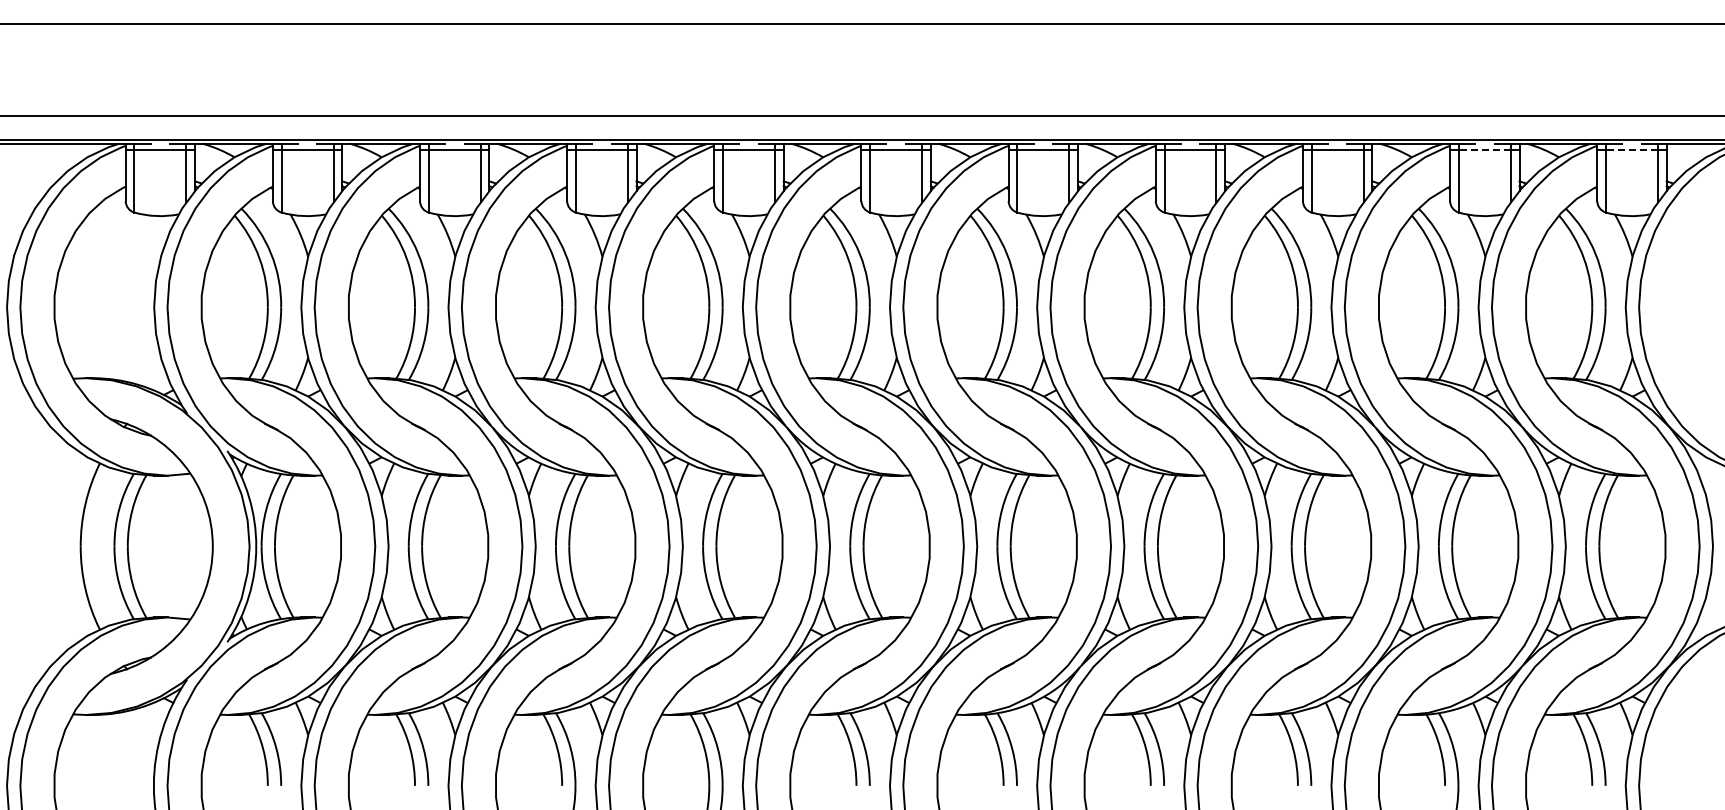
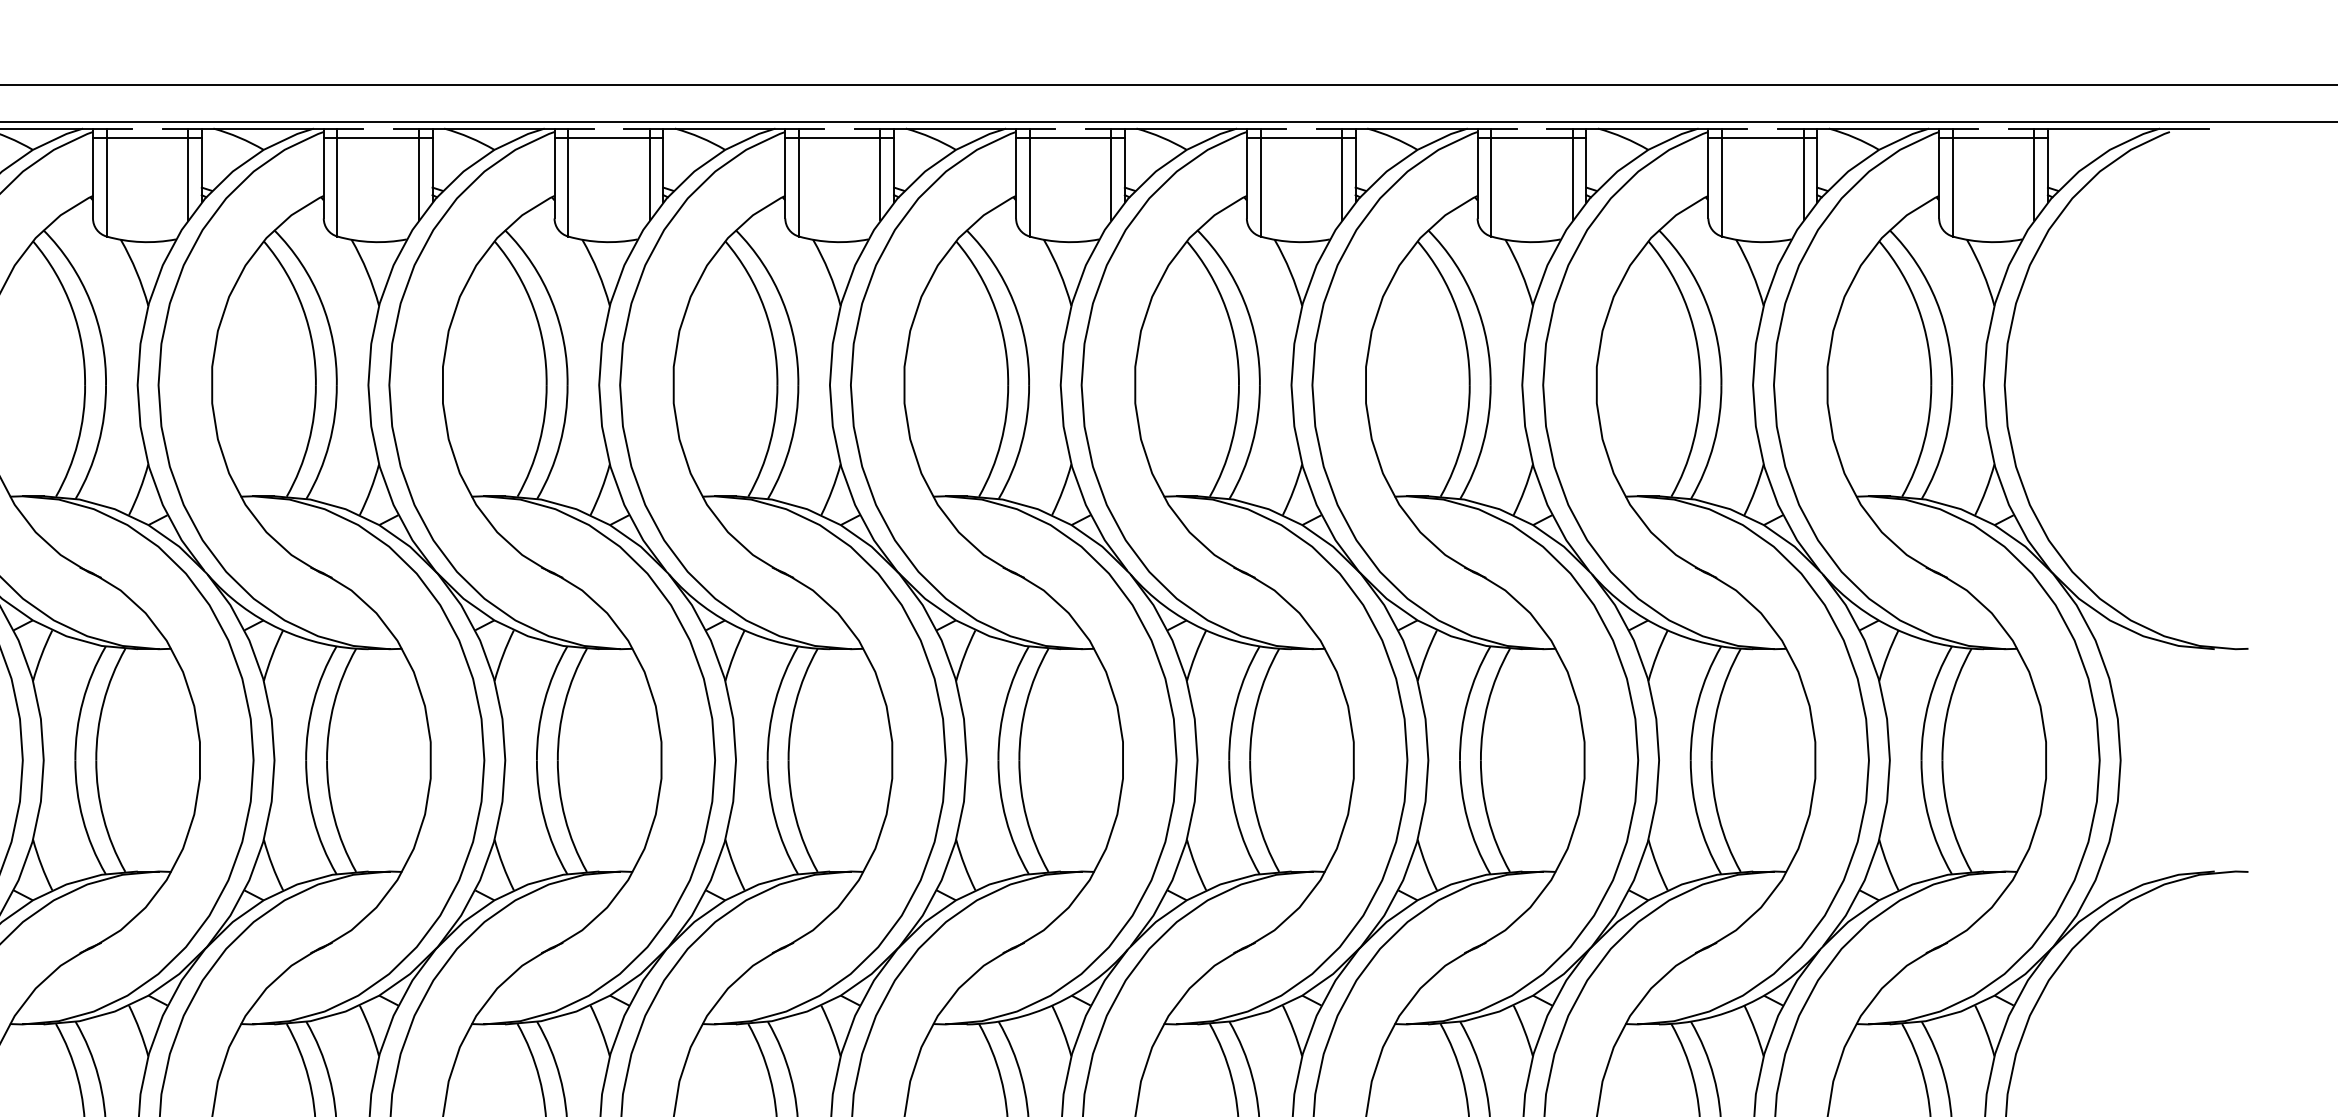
line: (1484, 149) -> (1762, 137), dashed -> solid
line: (1631, 149) -> (1992, 137), dashed -> solid

